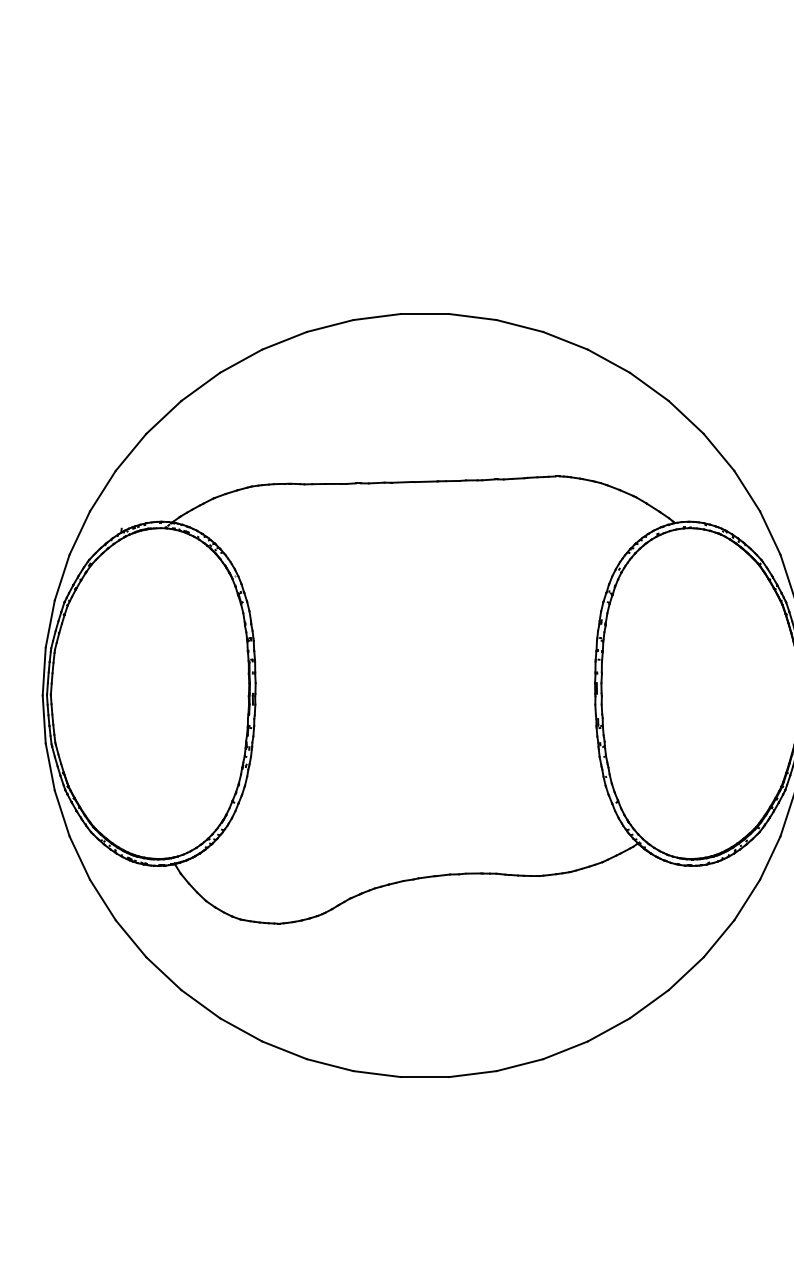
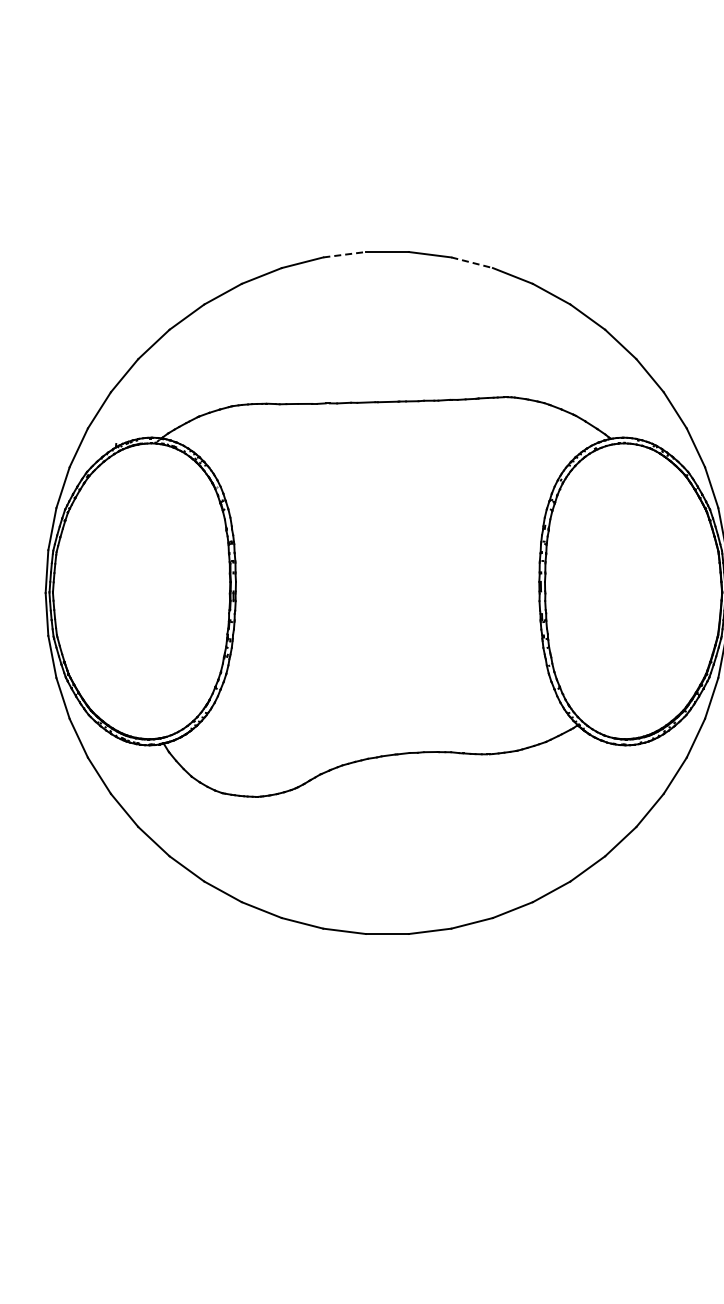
line: (378, 316) -> (345, 254), solid -> dashed
line: (520, 325) -> (472, 262), solid -> dashed

